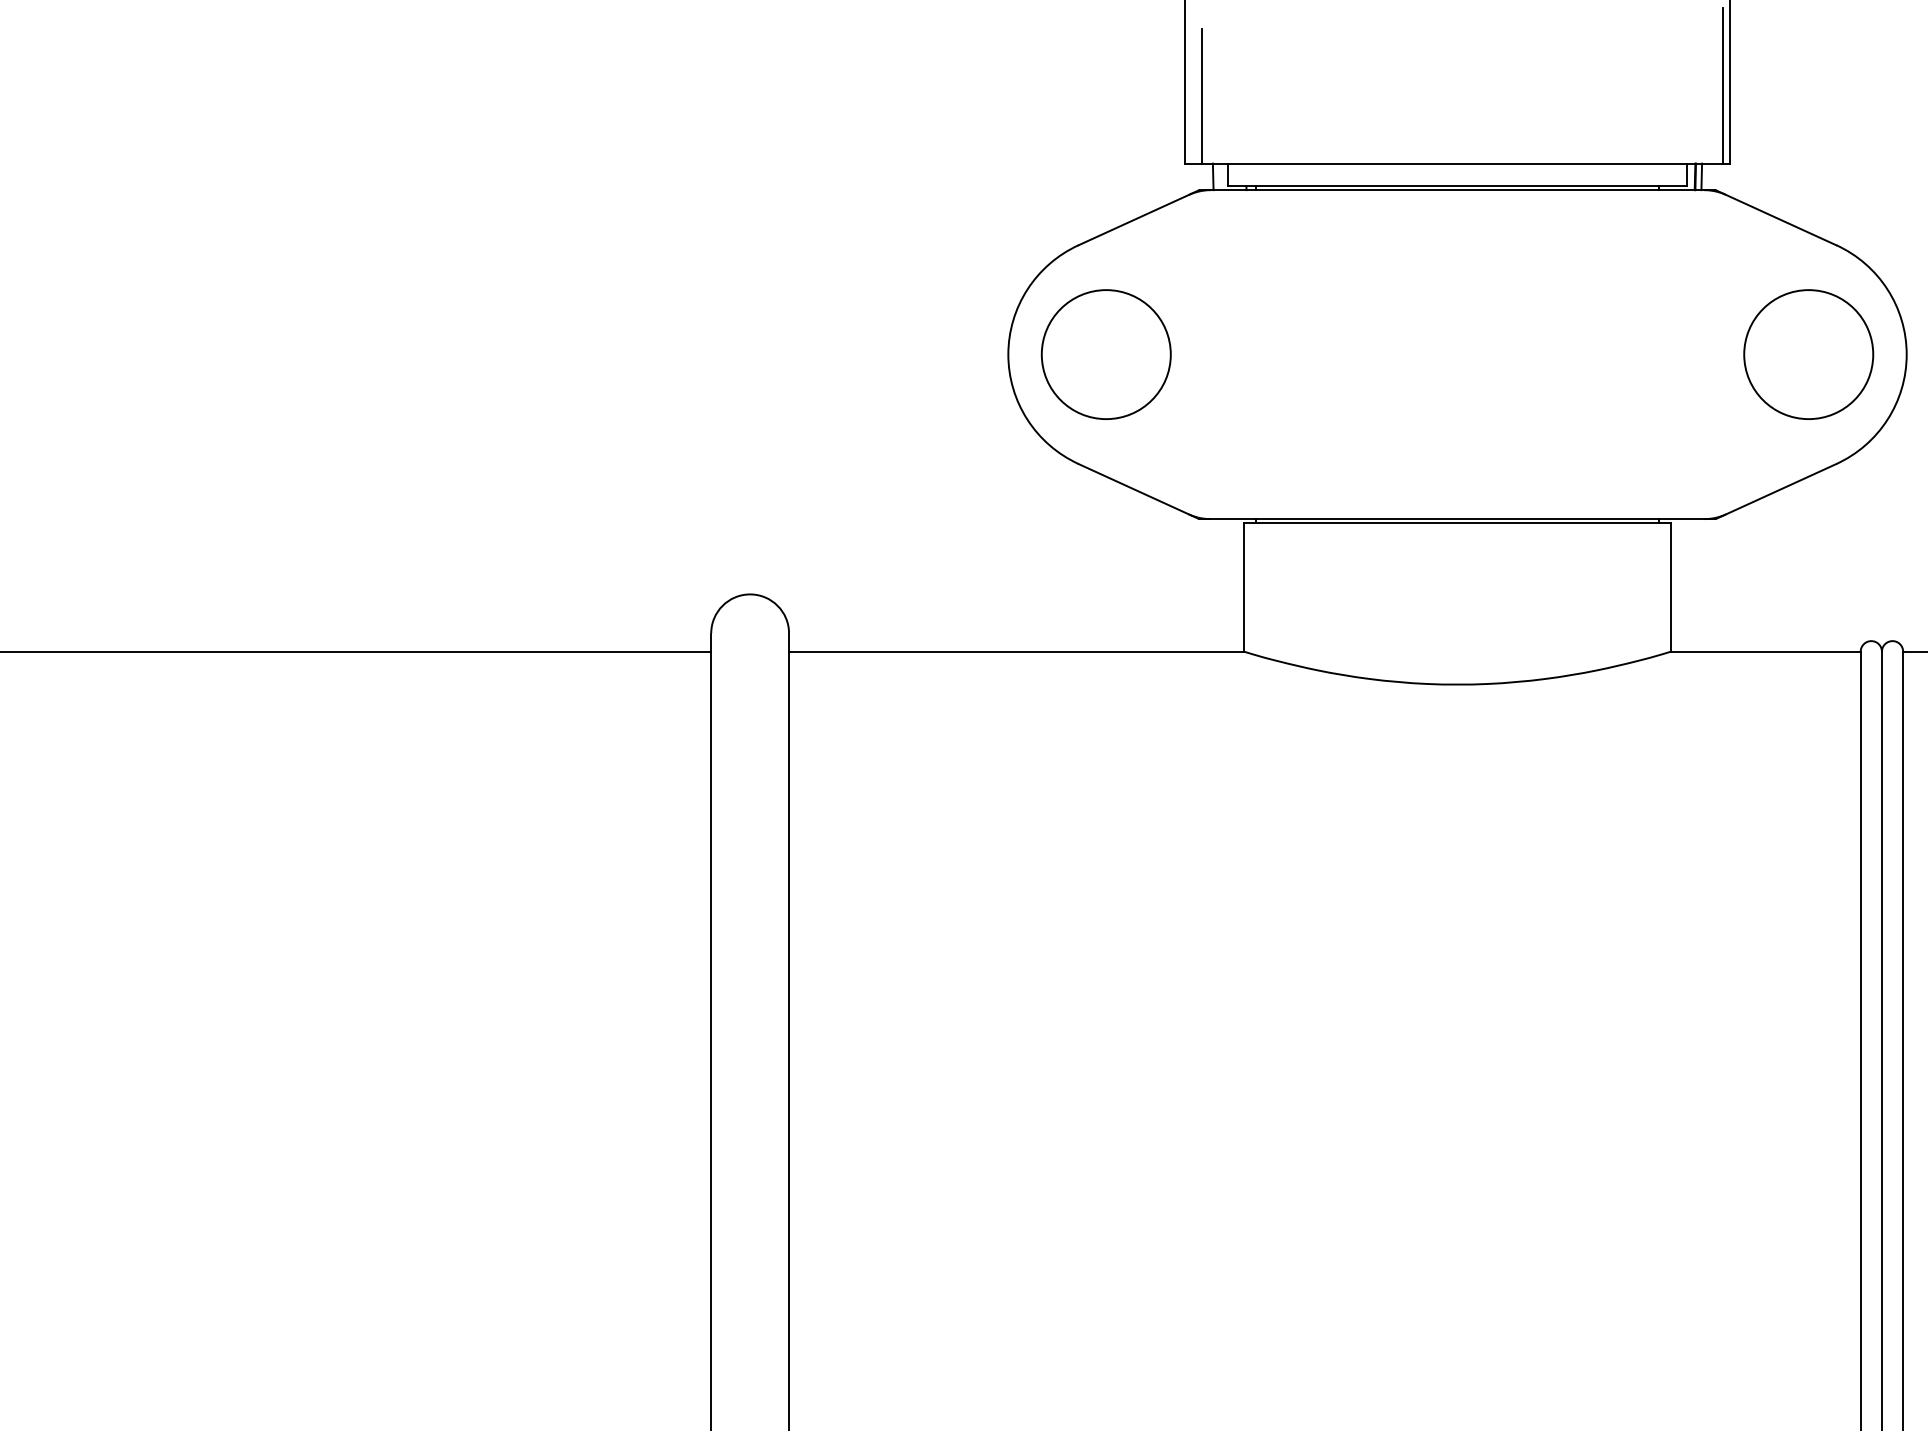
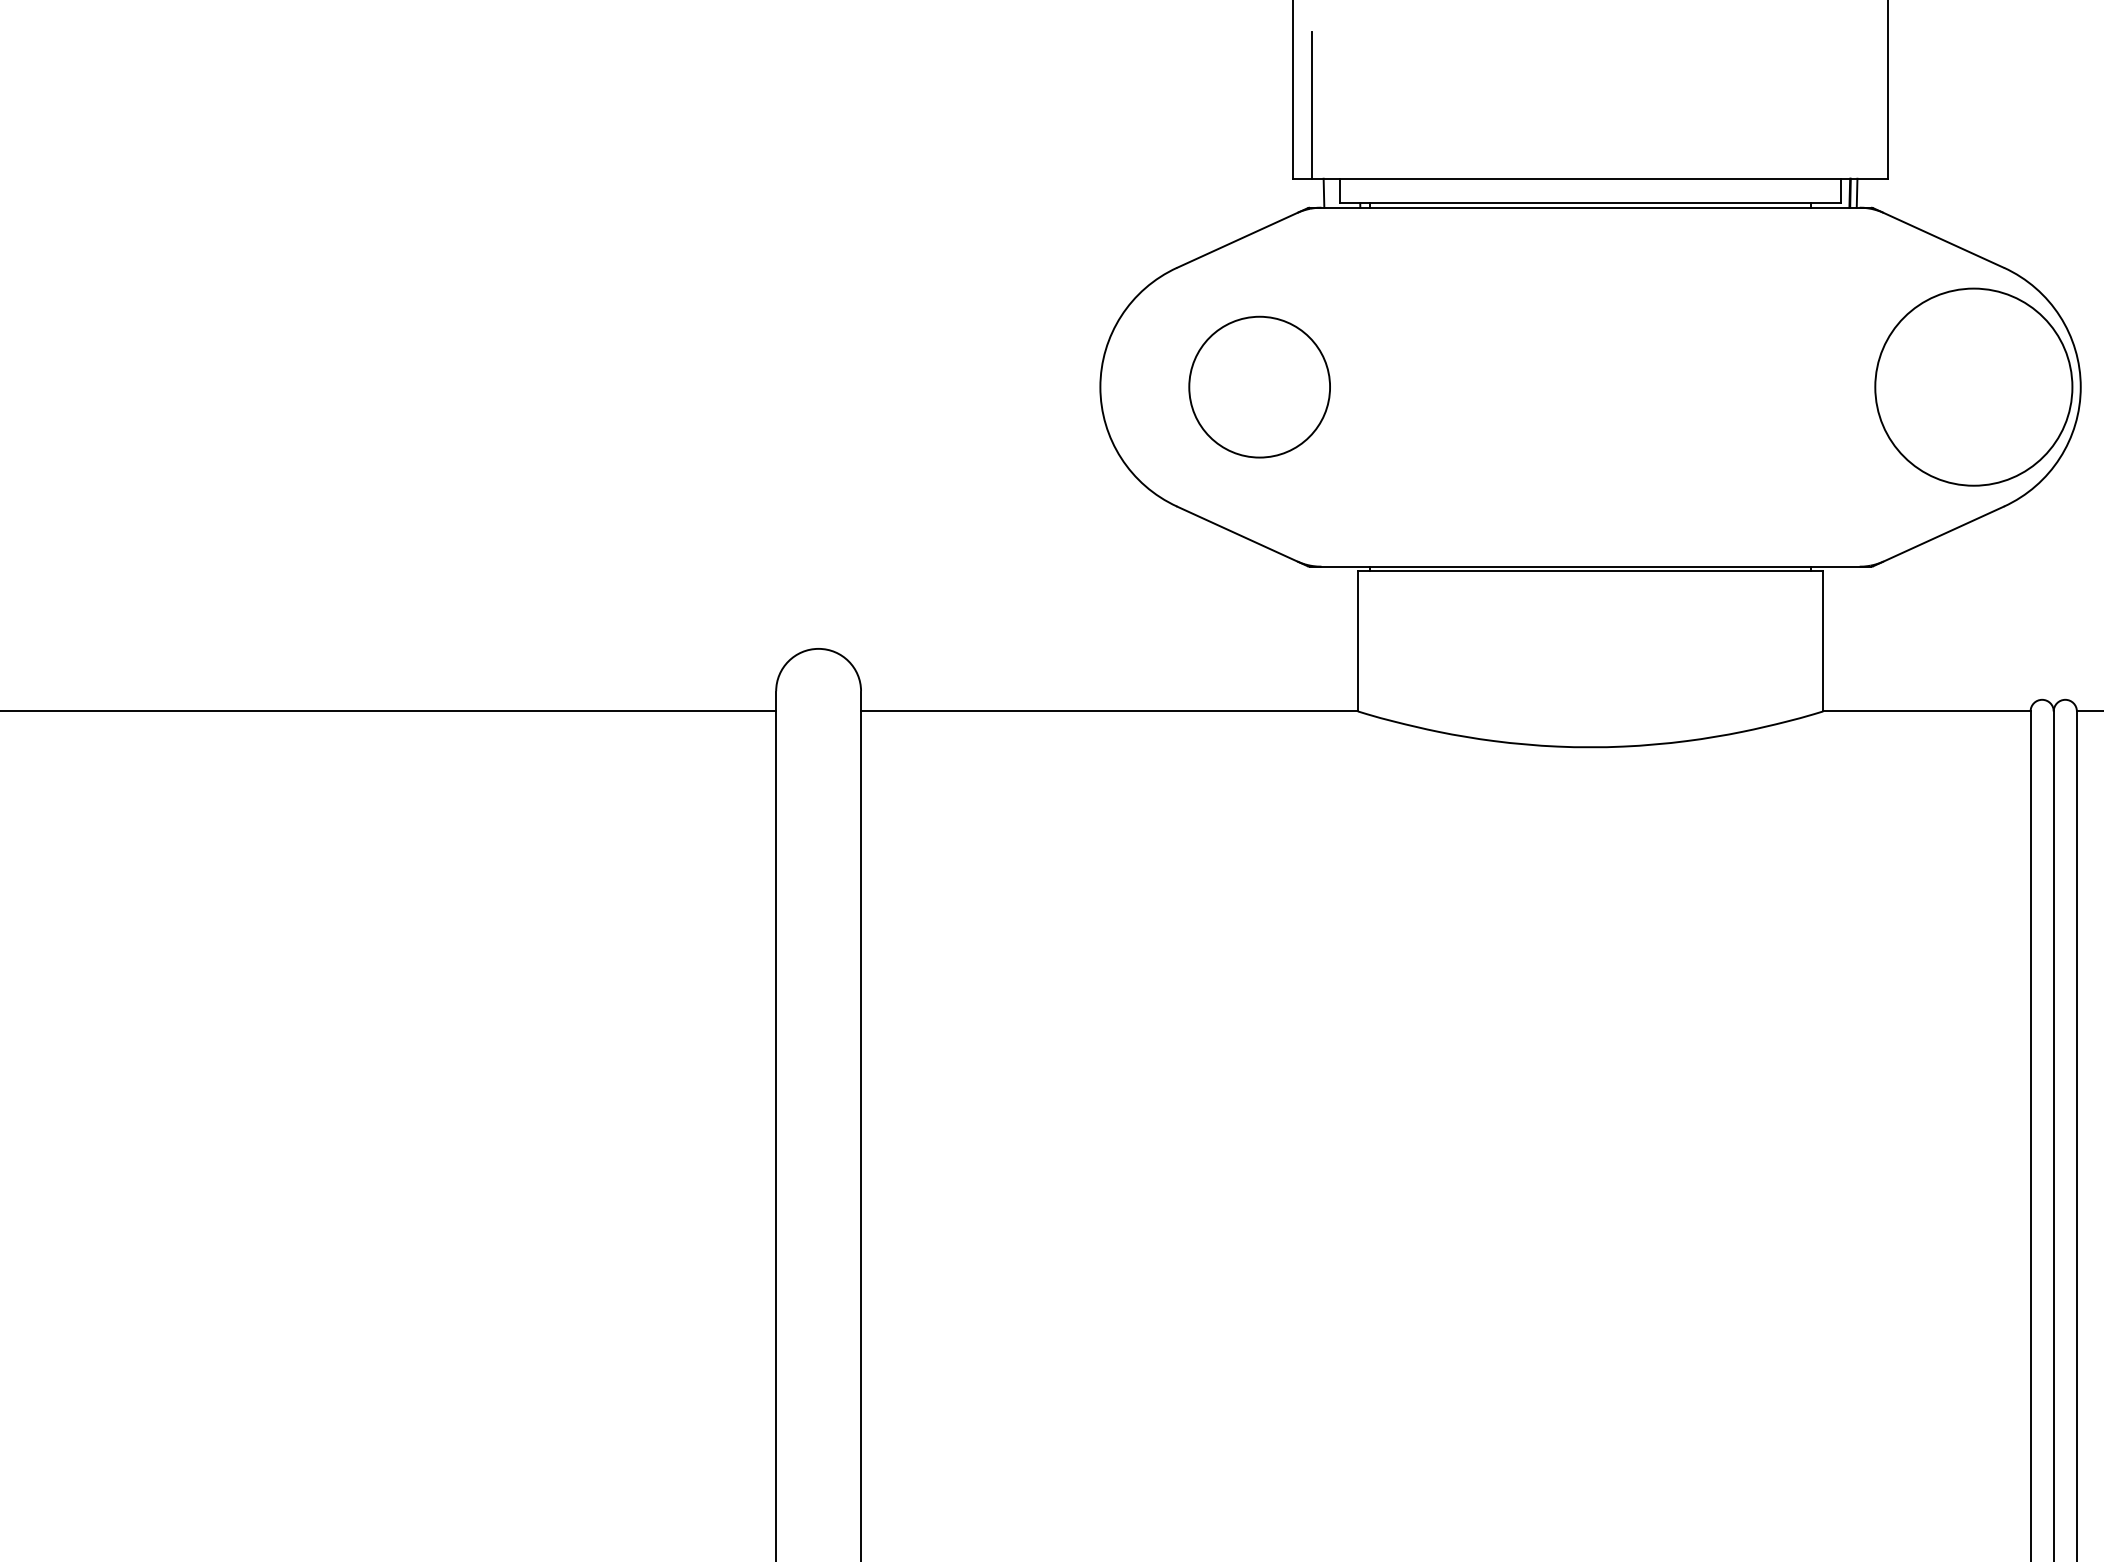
line: (1722, 85) -> (1879, 93), removed
circle: (1105, 354) -> (1258, 387), moved
circle: (1808, 354) -> (1973, 387), size x1.4

